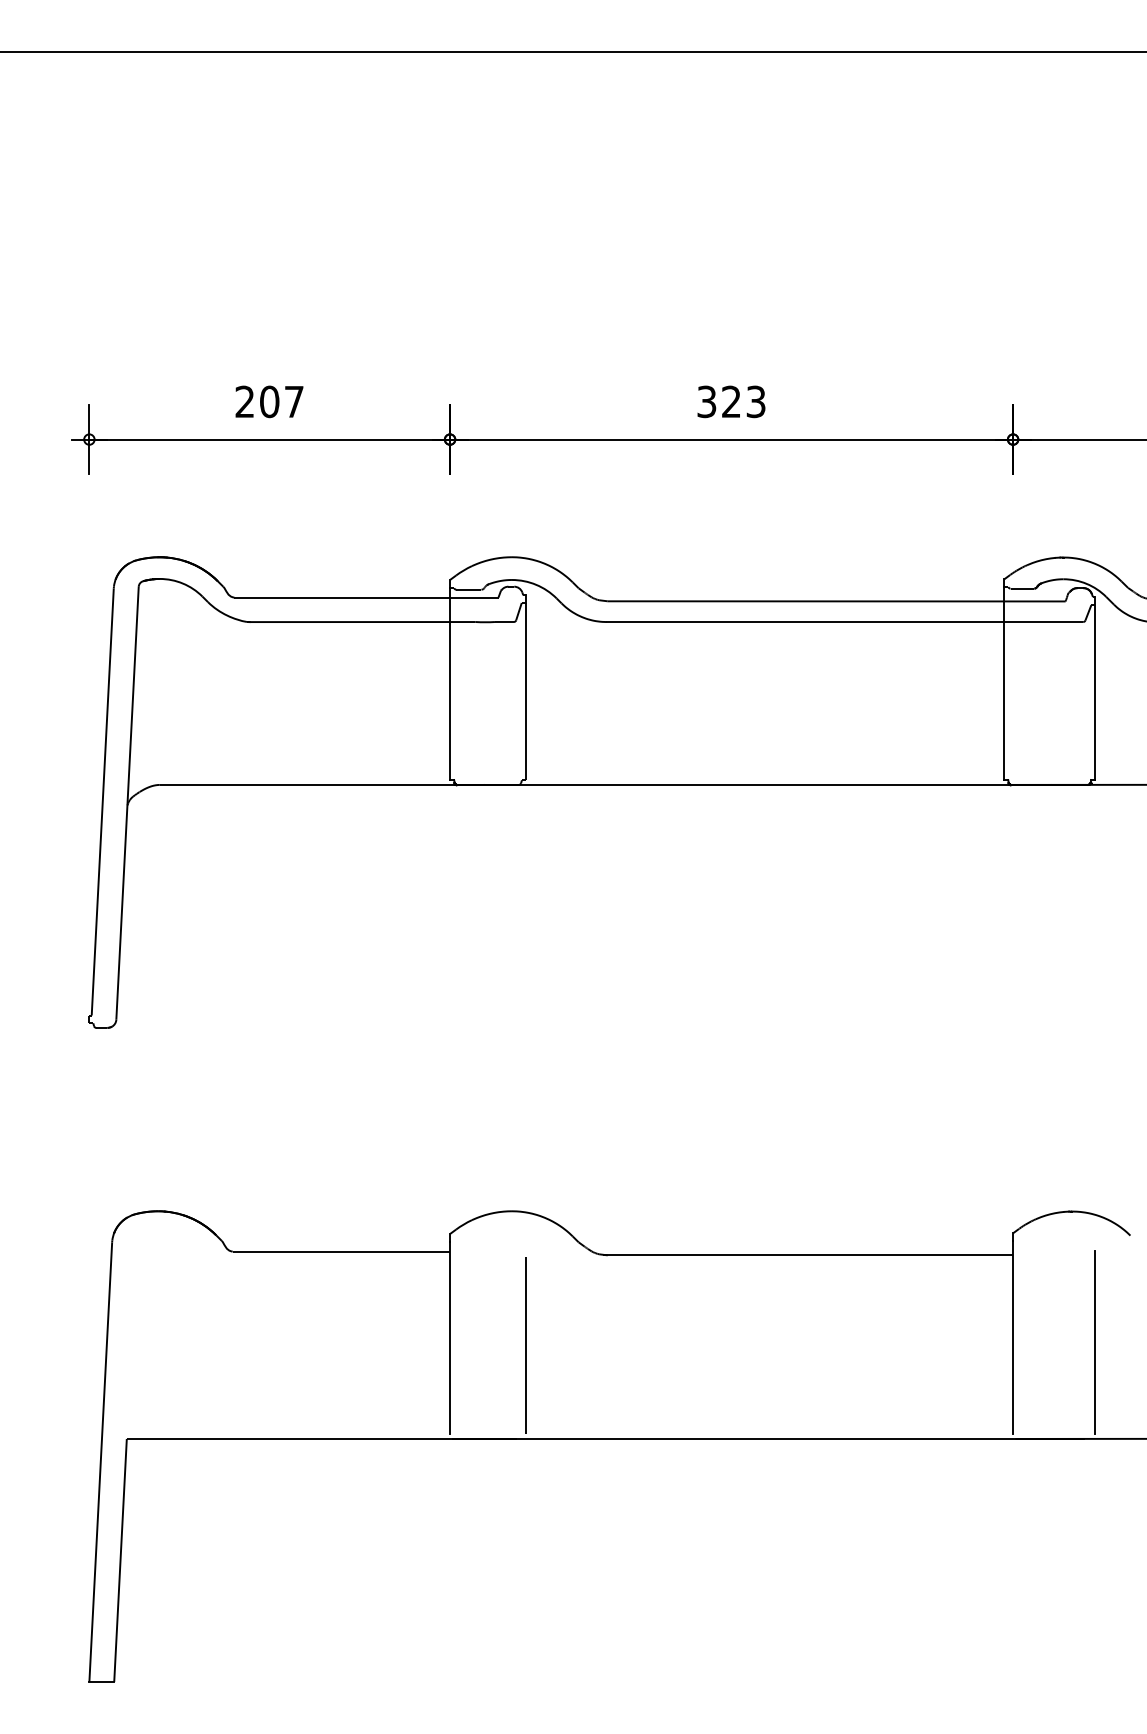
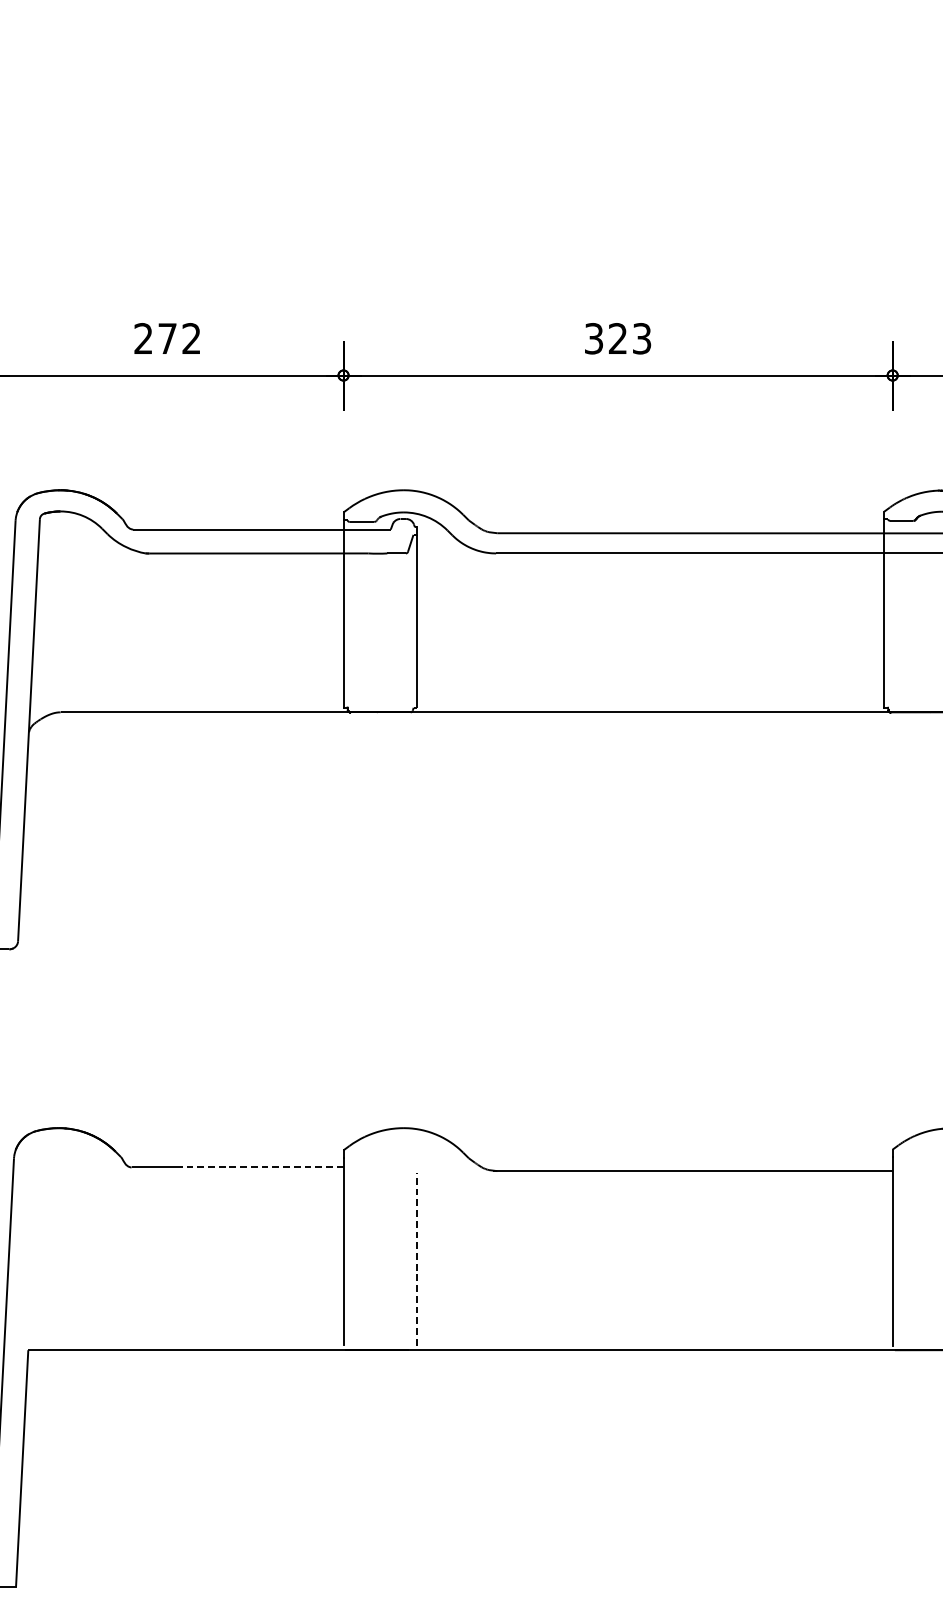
text: (281, 401) -> (179, 338), 207 -> 272
line: (363, 1251) -> (259, 1167), solid -> dashed
line: (525, 1345) -> (417, 1259), solid -> dashed

